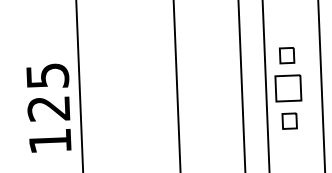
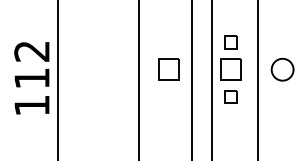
text: (47, 91) -> (31, 64), 125 -> 112
part: (213, 91) -> (168, 69), added

